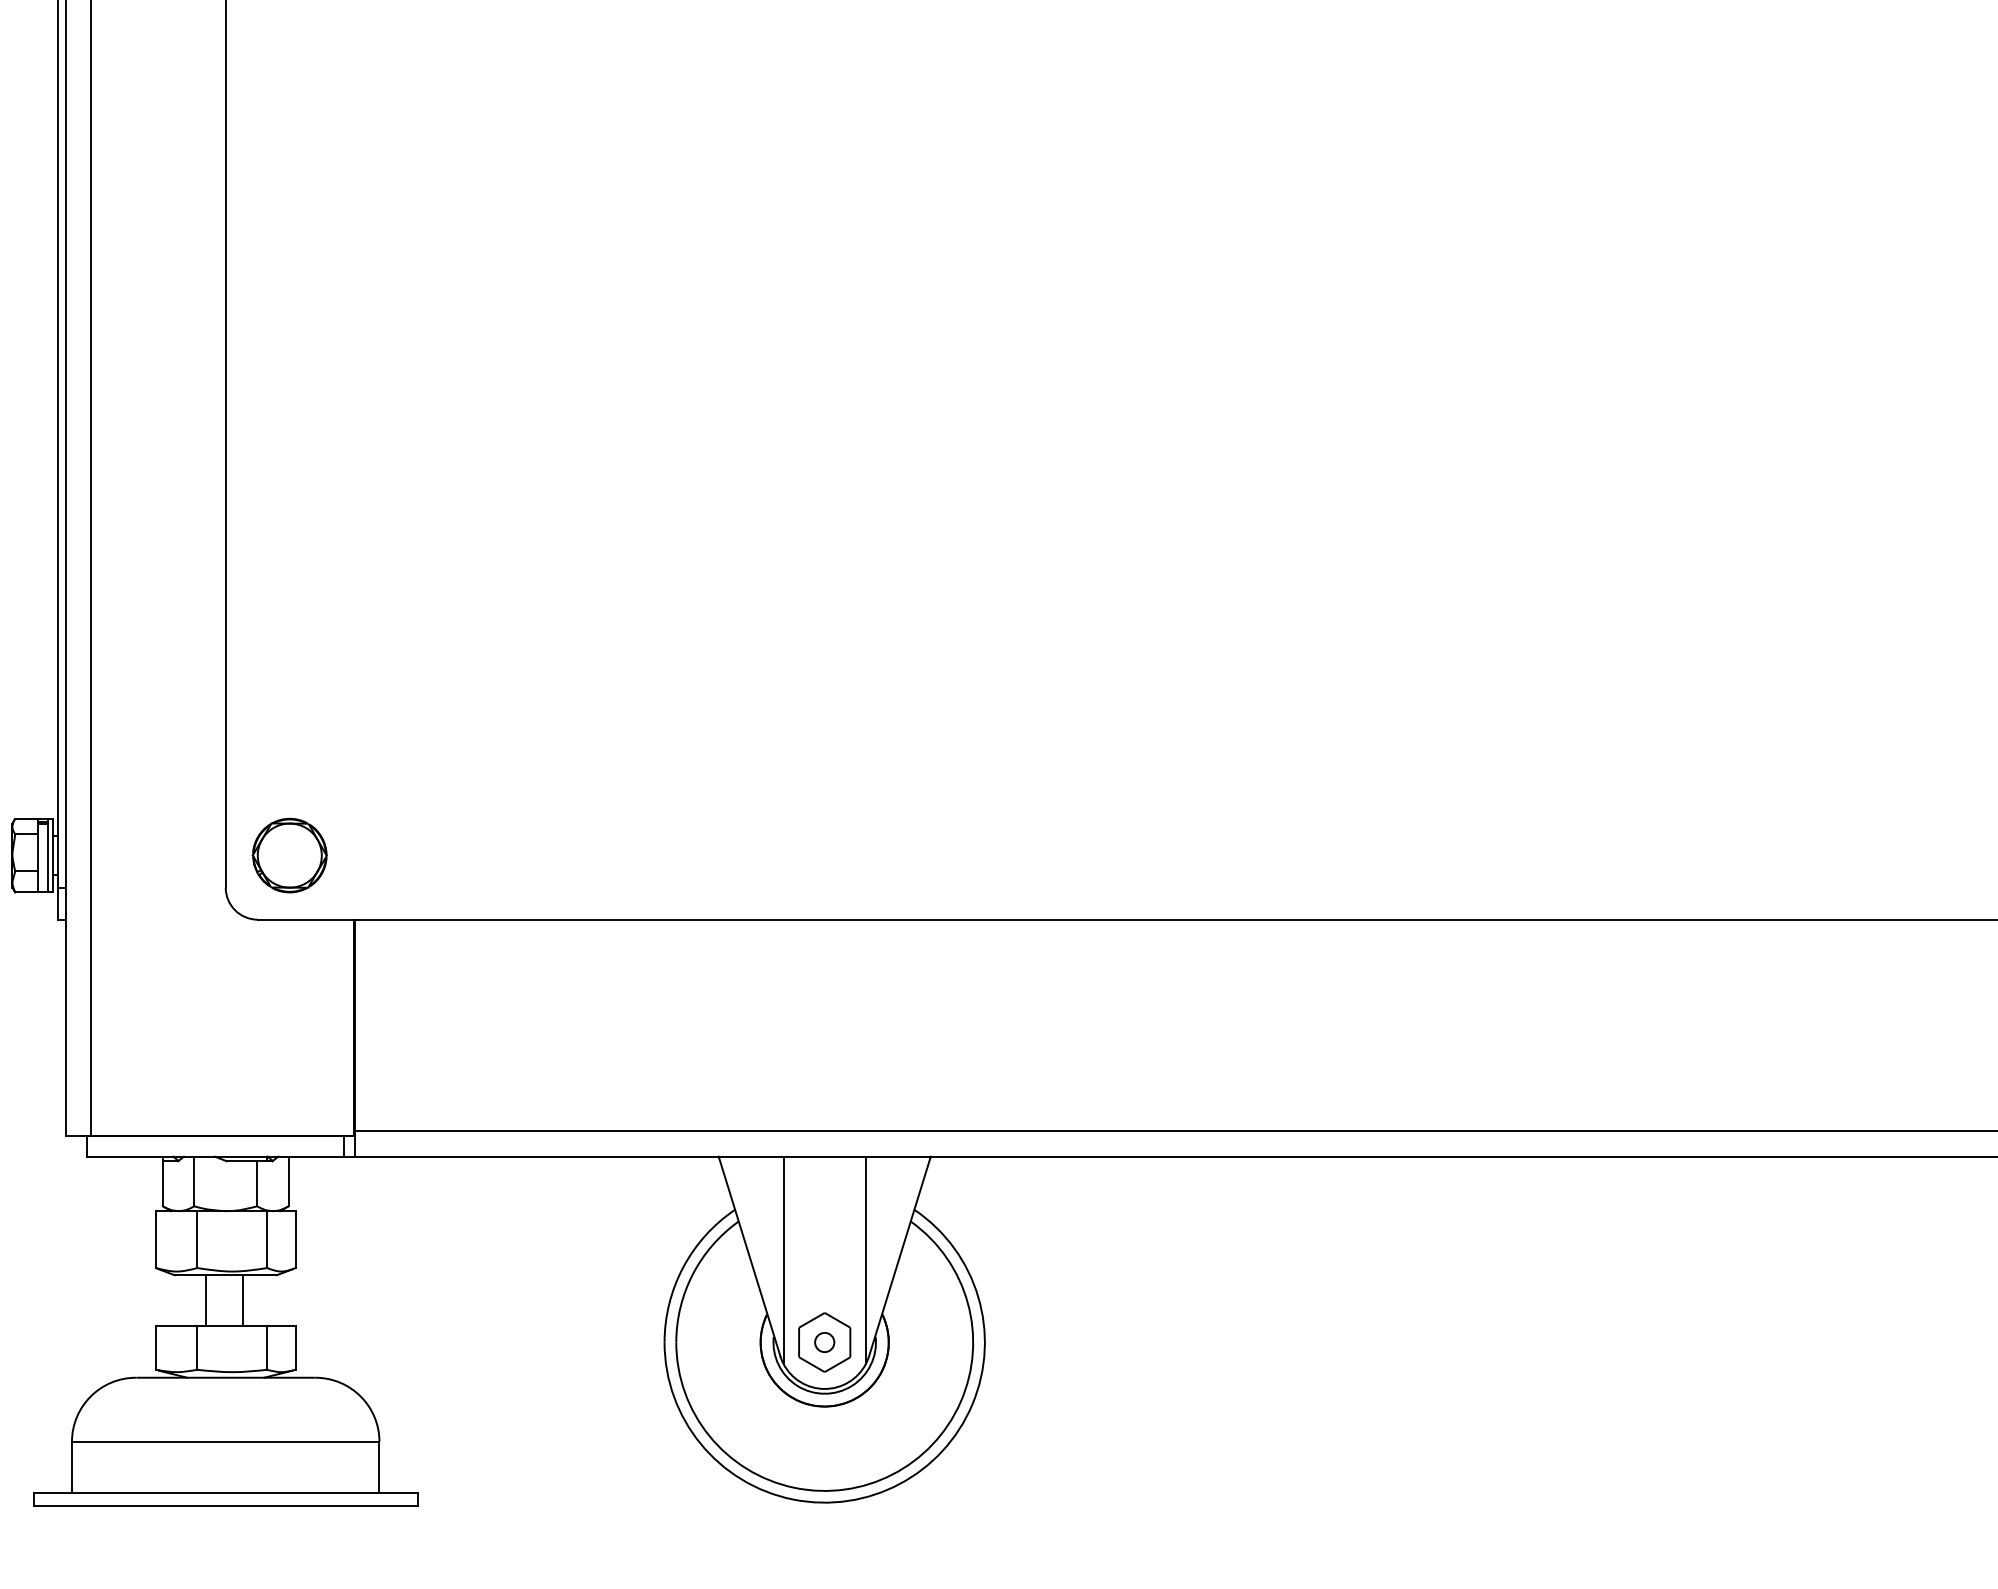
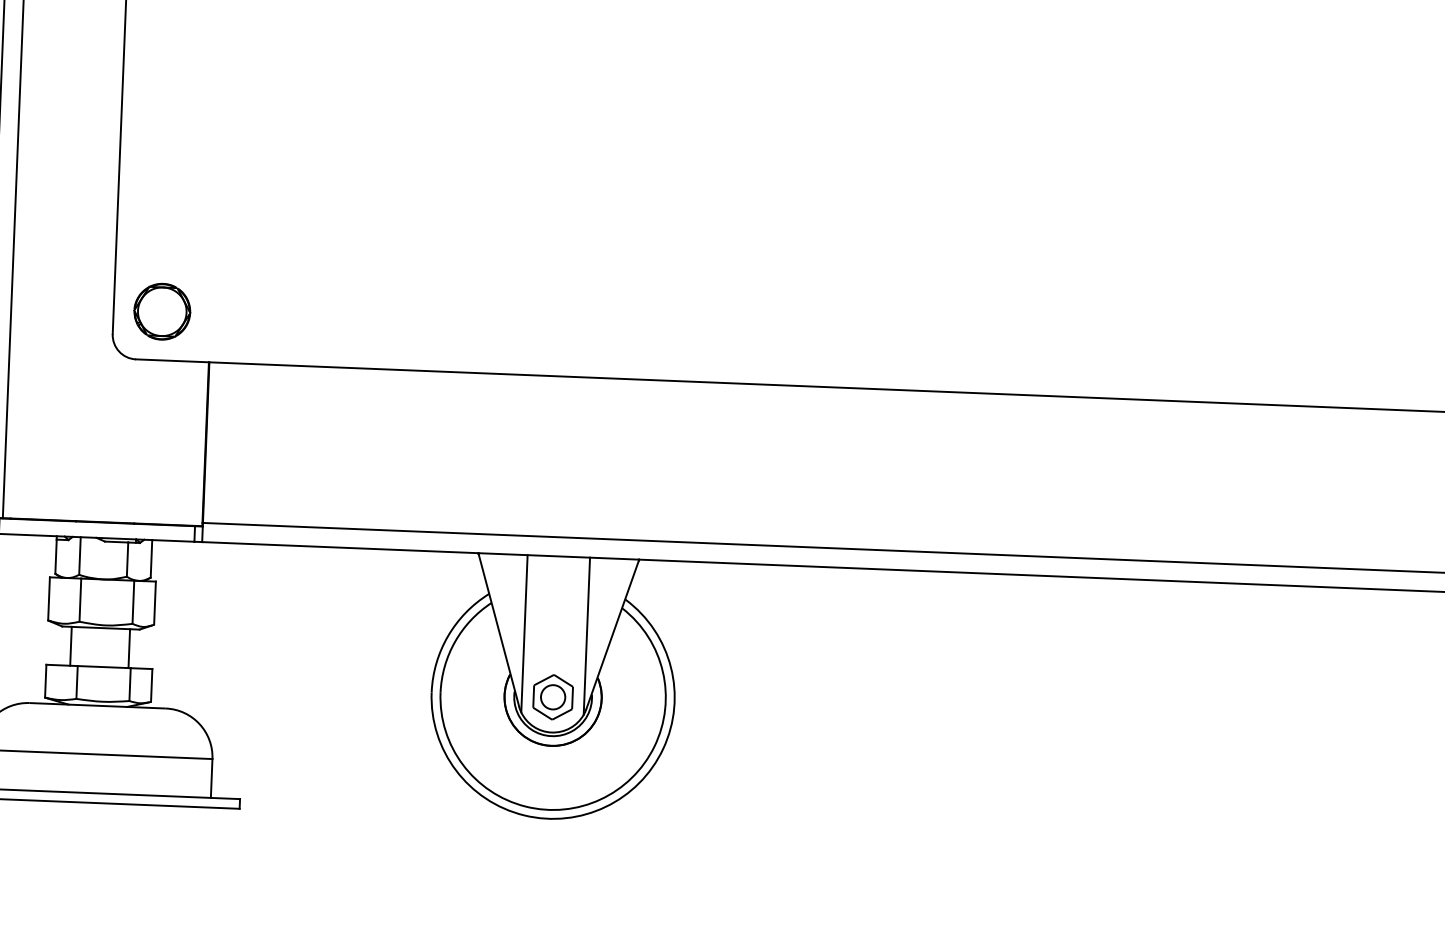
line: (206, 1300) -> (129, 648), moved
line: (243, 1300) -> (71, 646), moved
circle: (824, 1342) -> (552, 697), size x1.67

